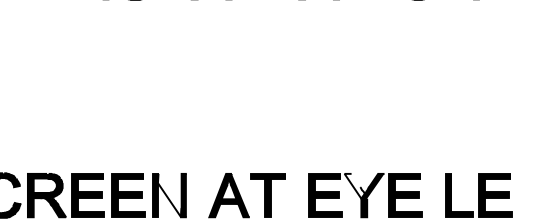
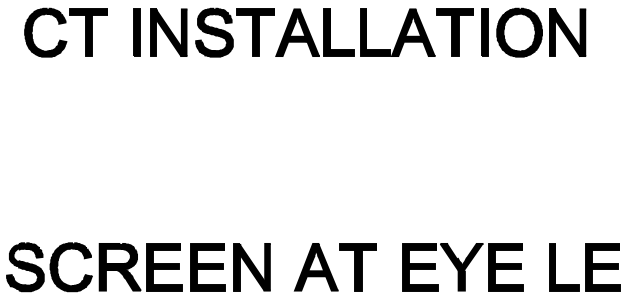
fill: (354, 185) -> (451, 256), added
fill: (169, 194) -> (252, 266), added

